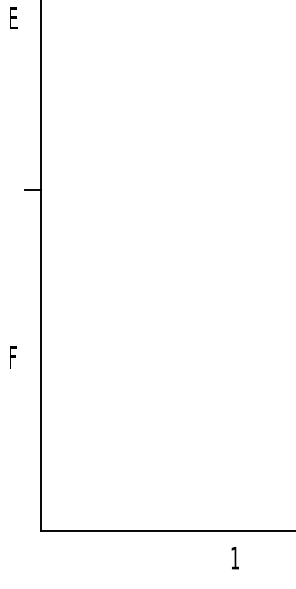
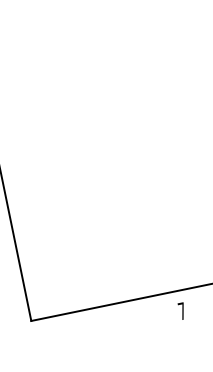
text: (234, 558) -> (181, 311), 1 -> 7

